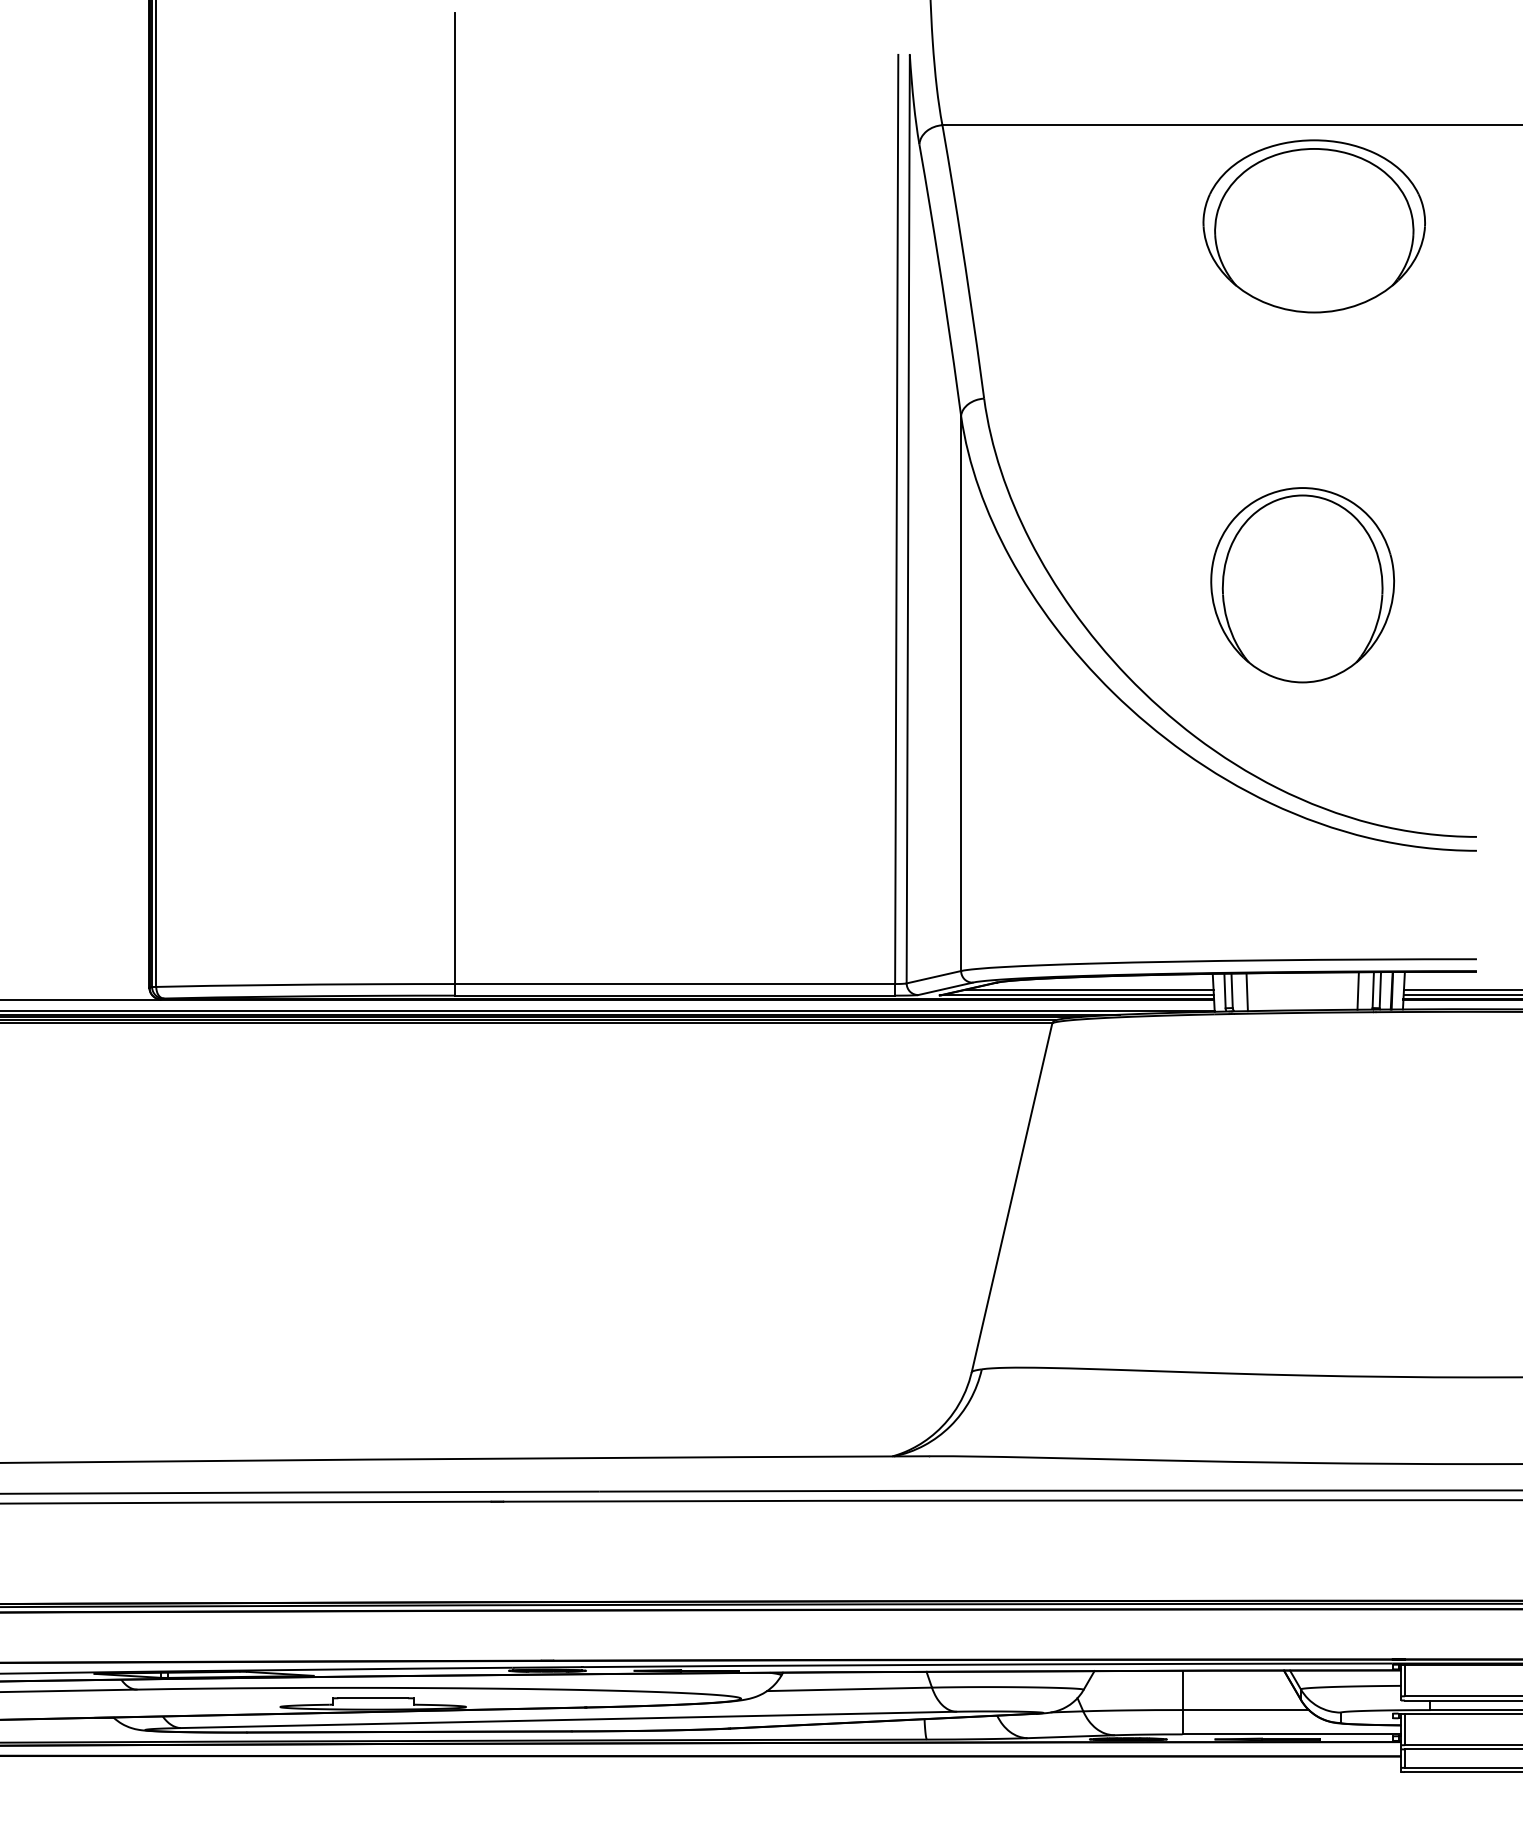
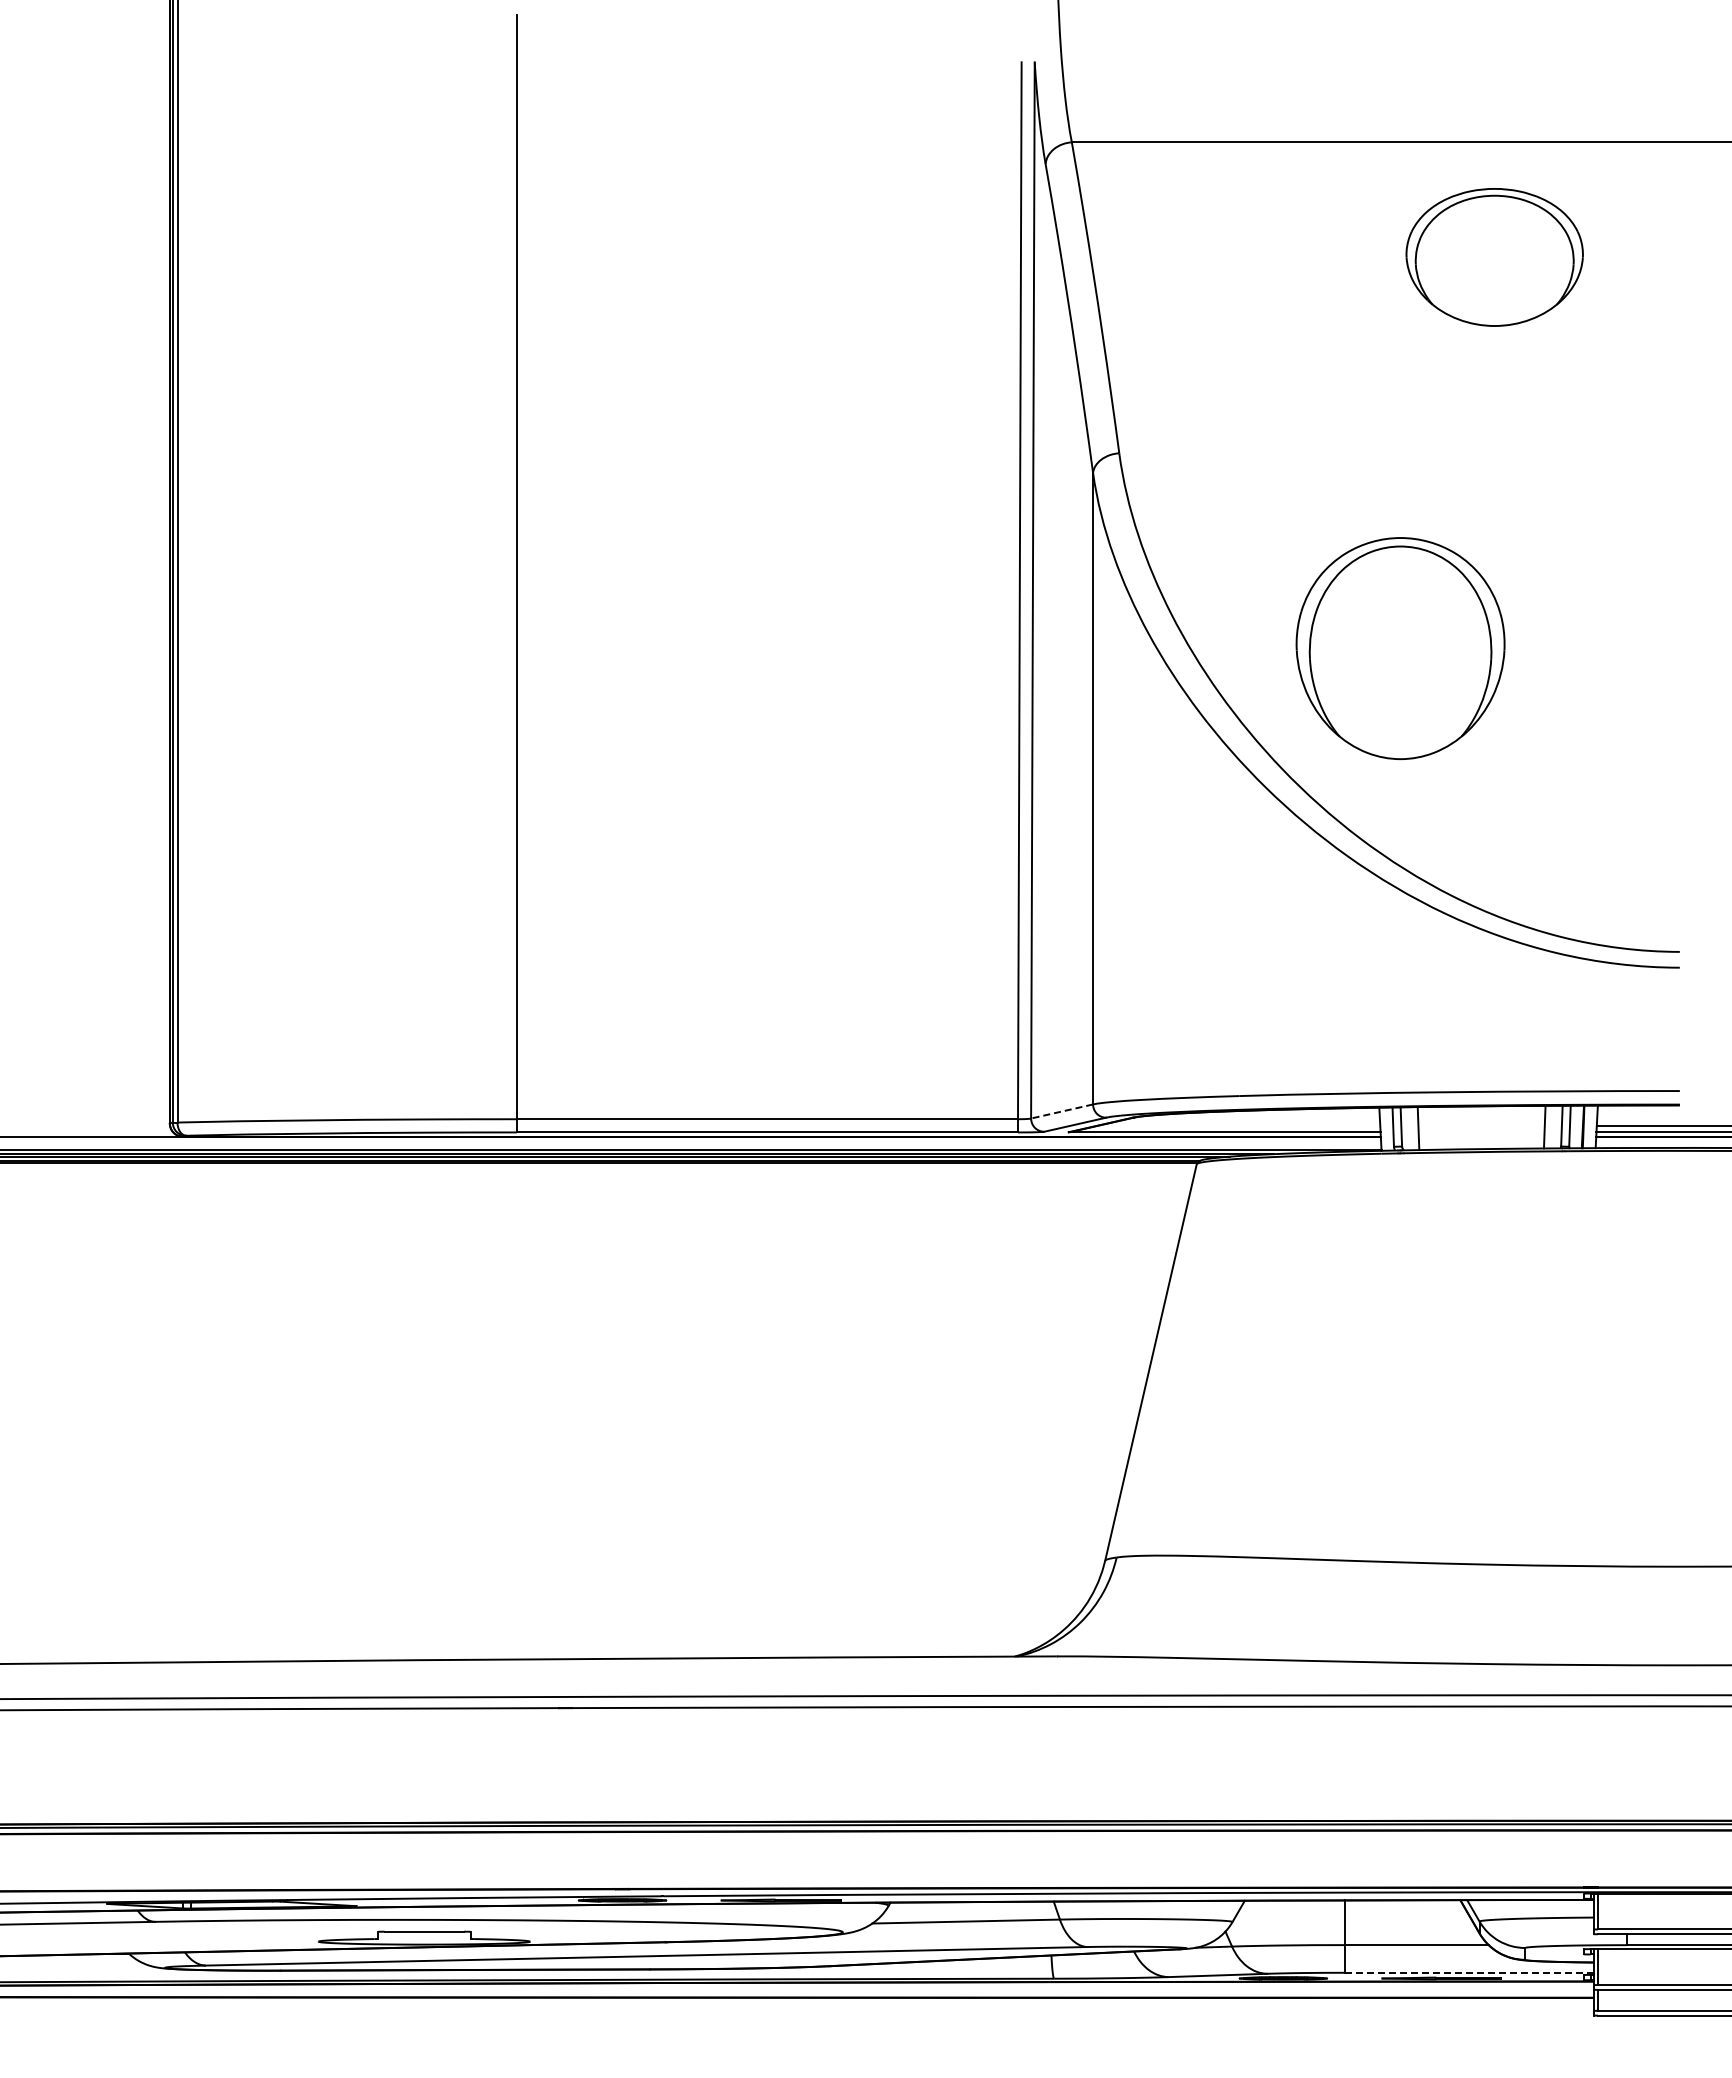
part: (1314, 226) -> (1494, 257), size x0.7
part: (1302, 585) -> (1400, 648), moved
line: (934, 977) -> (1062, 1111), solid -> dashed
line: (1089, 989) -> (1239, 1125), removed
line: (1291, 1734) -> (1468, 1972), solid -> dashed

